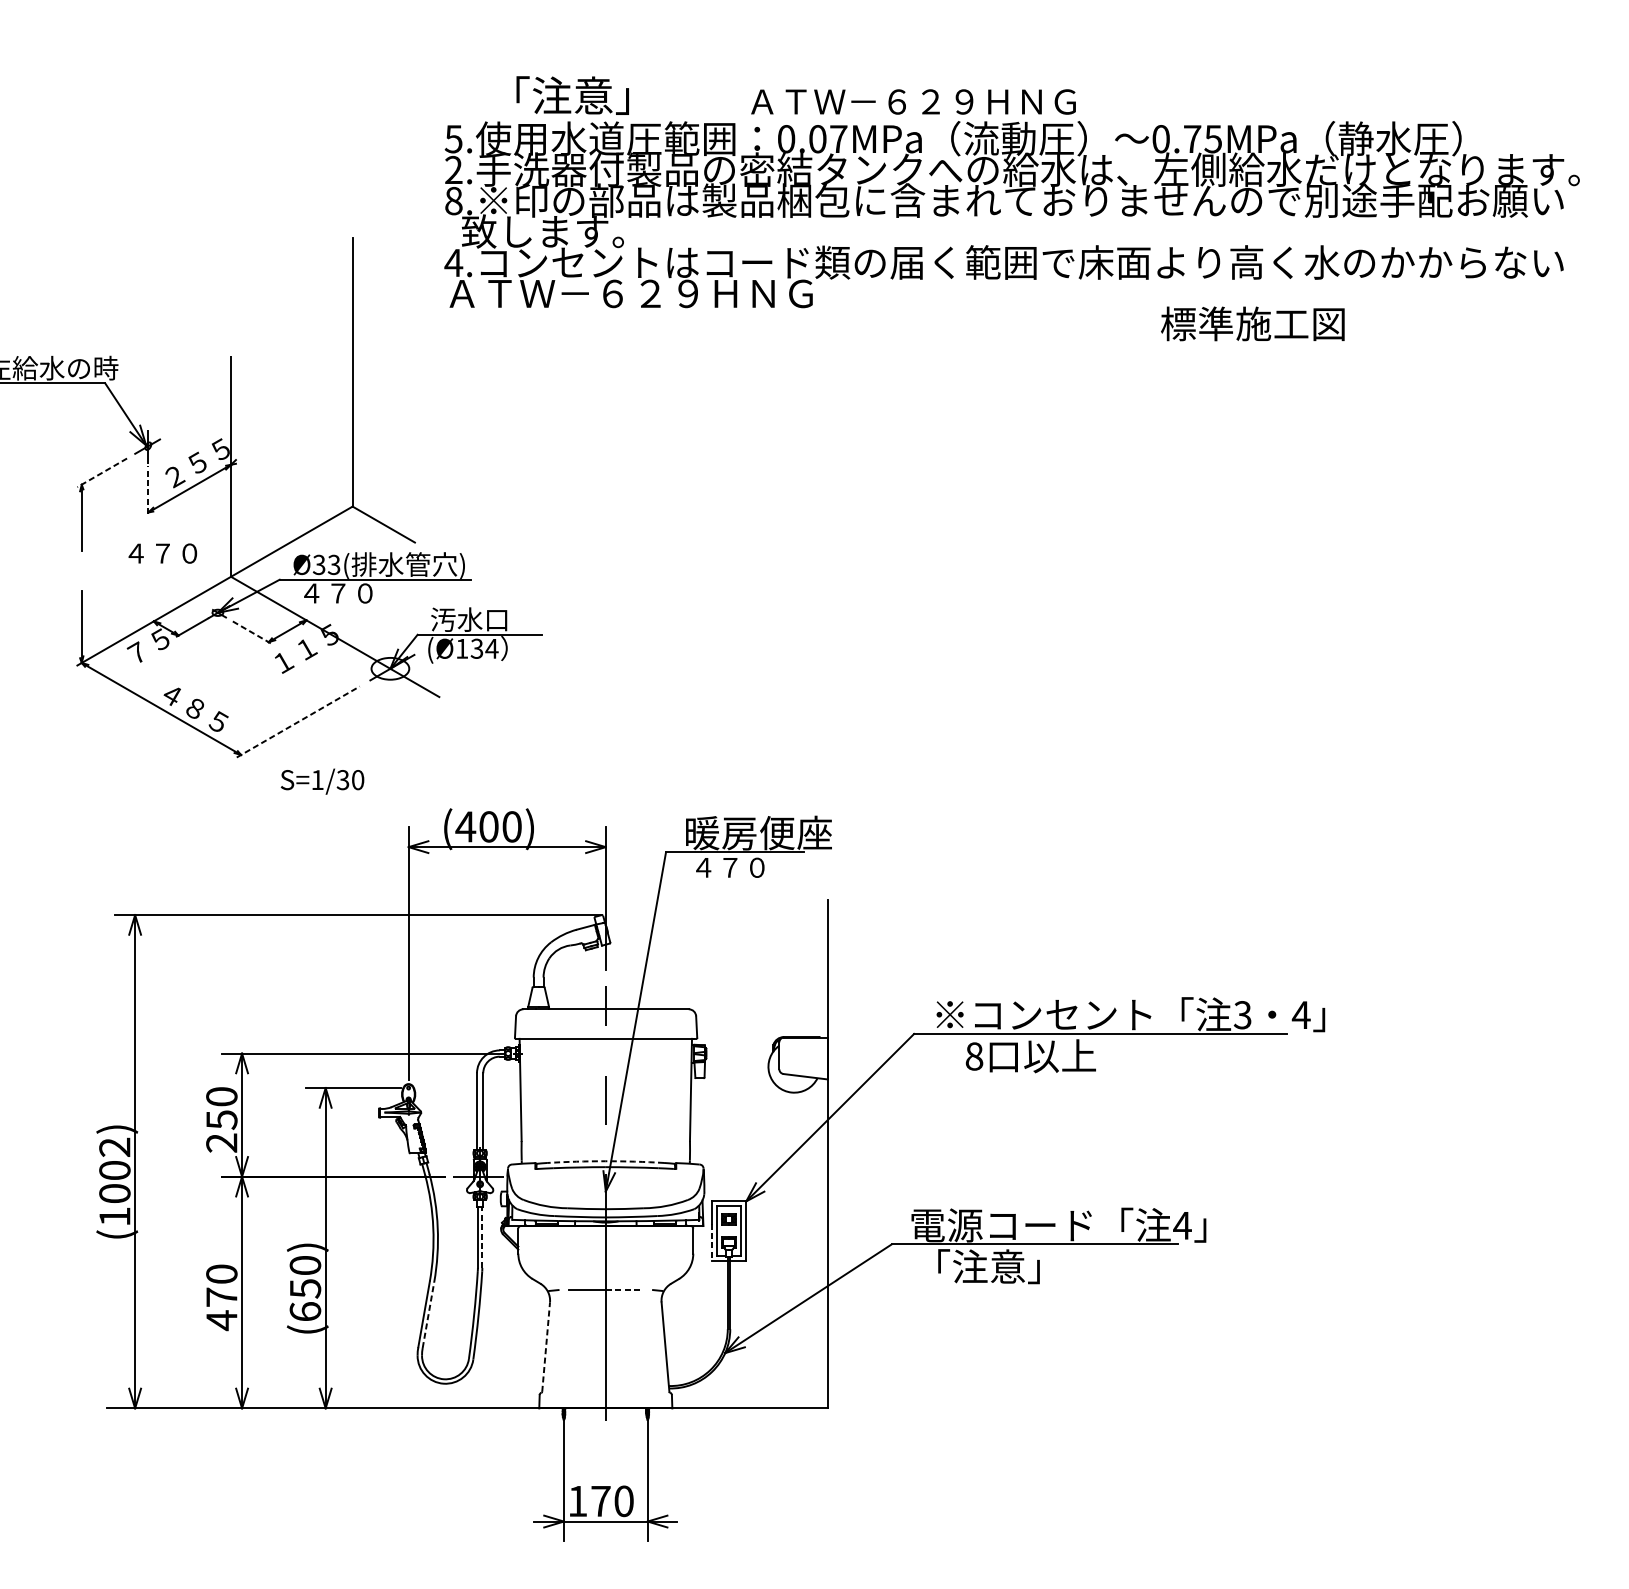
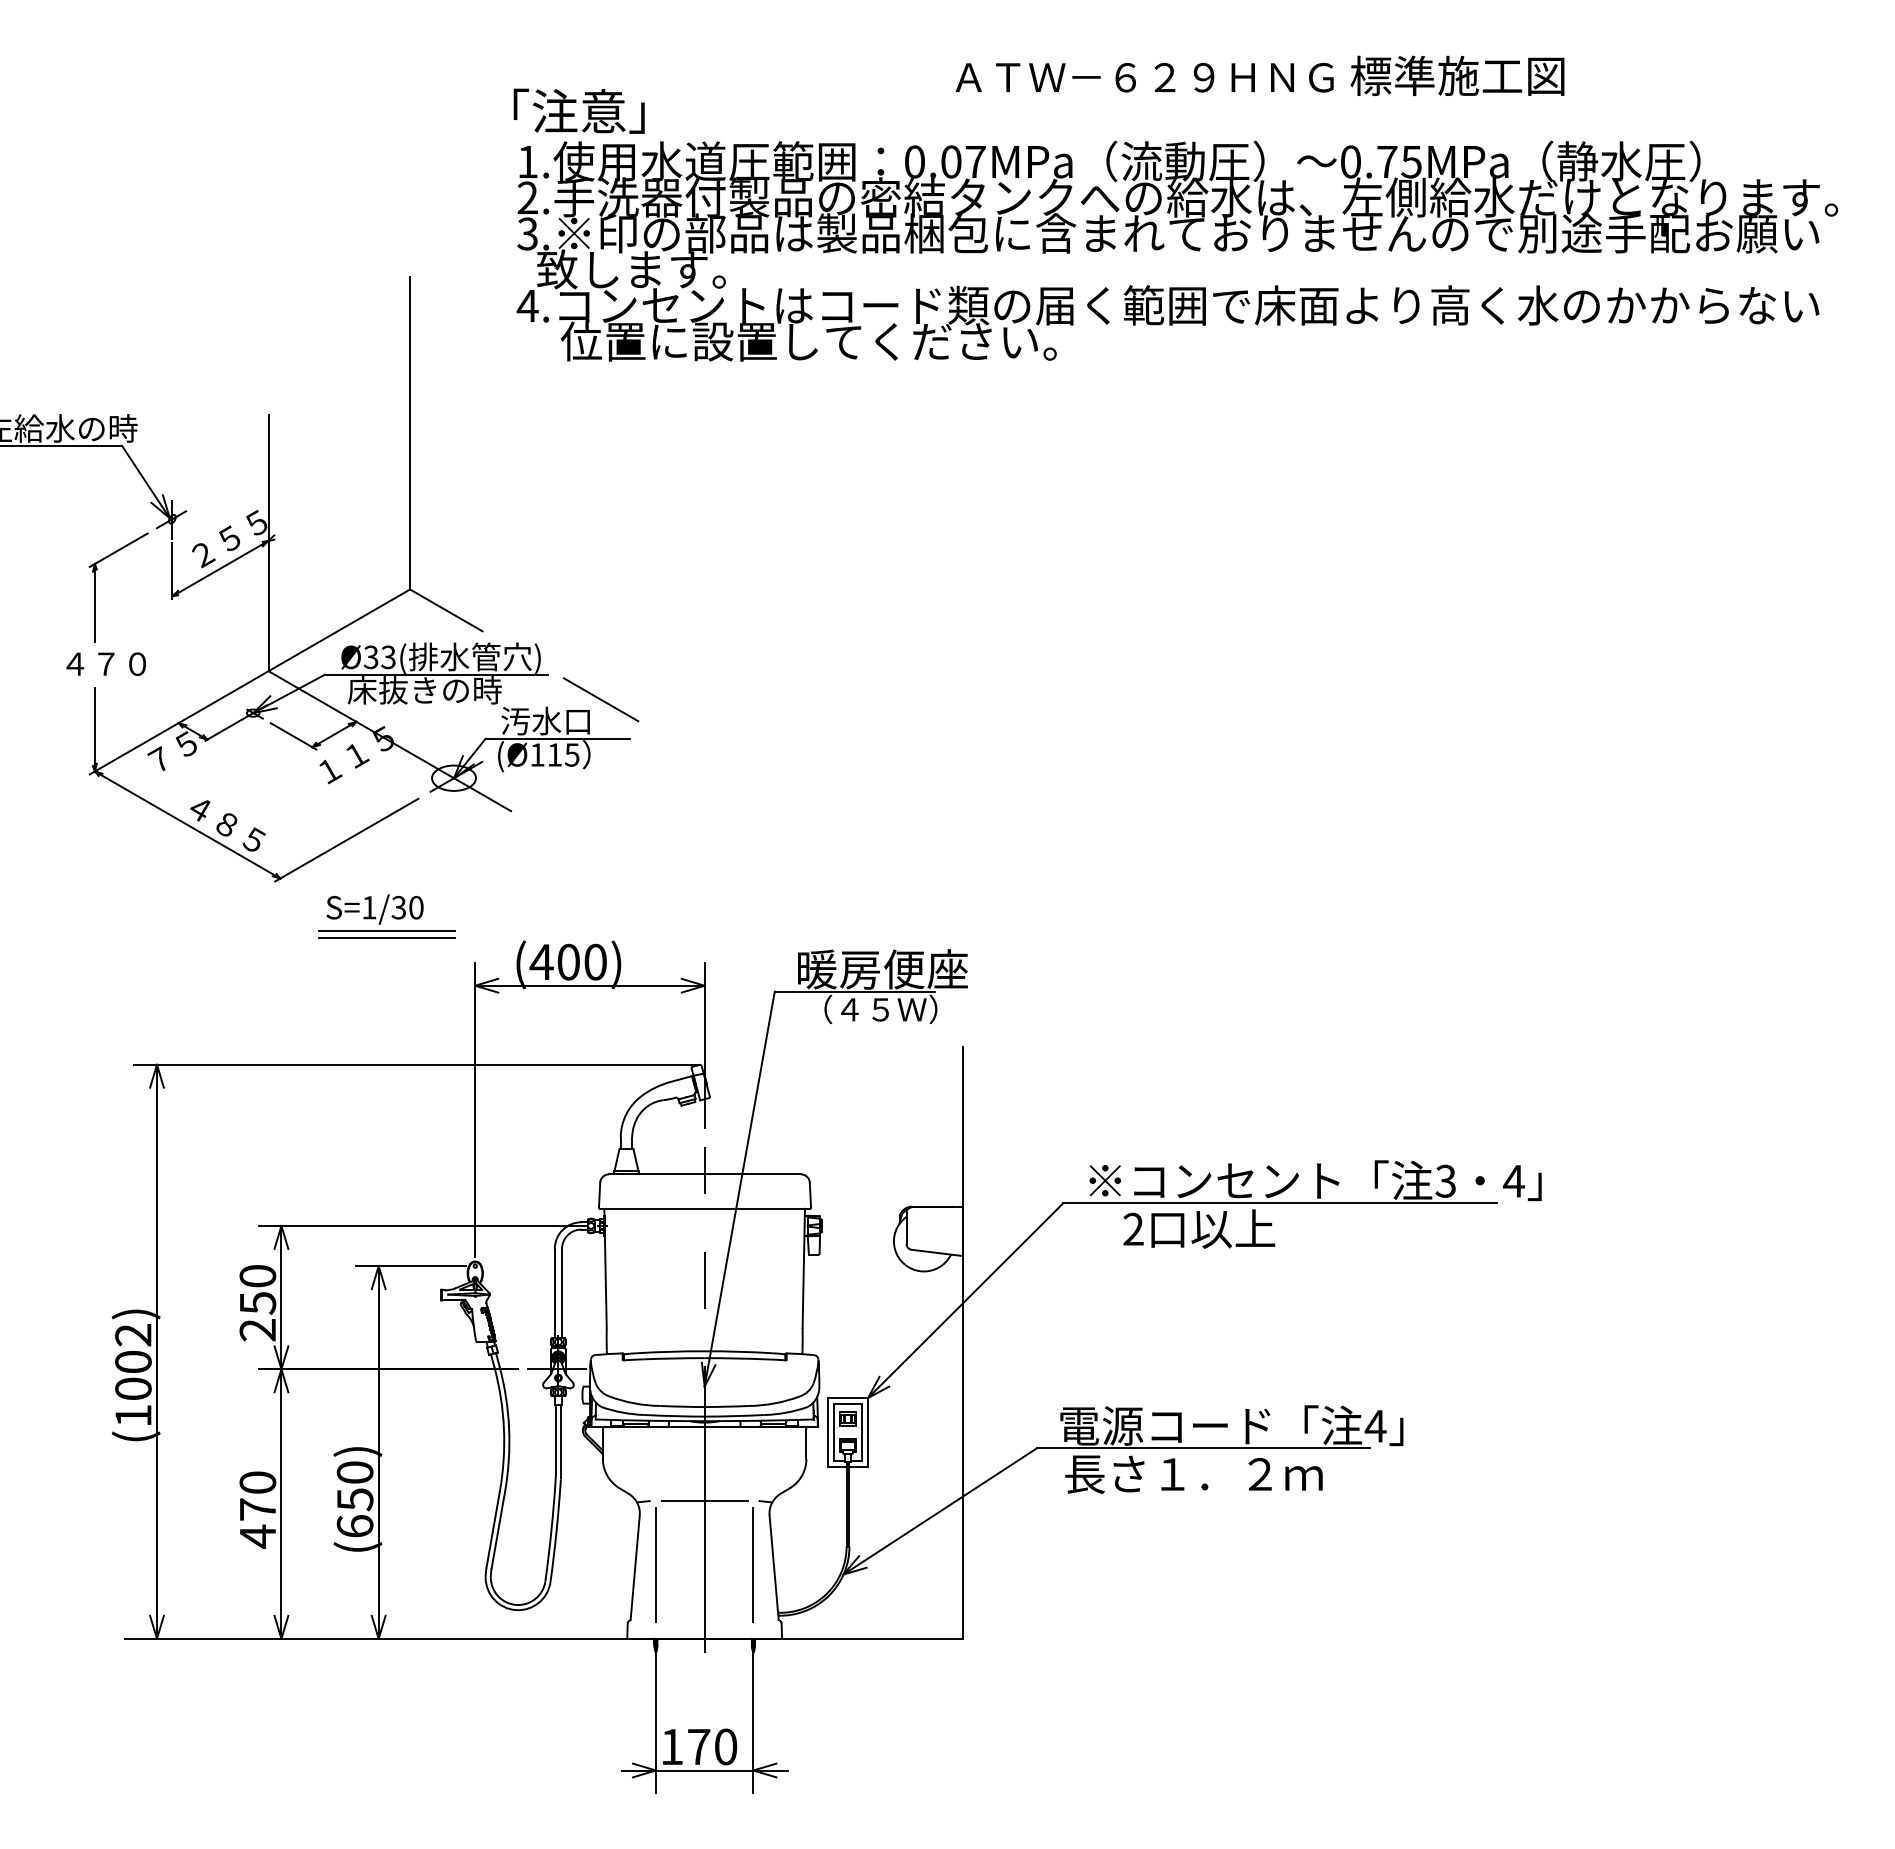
text: (572, 94) -> (578, 110), moved
text: (913, 101) -> (1144, 77), moved
text: (453, 139) -> (527, 162), 5. -> 1.
text: (453, 200) -> (527, 233), 8. -> 3.
text: (678, 293) -> (789, 341), ＡＴＷ－６２９ＨＮＧ -> 位置に設置してください。
text: (1252, 323) -> (1457, 75), moved
line: (102, 473) -> (118, 550), dashed -> solid
line: (148, 490) -> (172, 570), dashed -> solid
text: (163, 553) -> (106, 663), moved
text: (365, 593) -> (424, 690), ４７０ -> 床抜きの時
line: (516, 601) -> (600, 699), added
line: (252, 632) -> (293, 736), dashed -> solid
text: (484, 648) -> (563, 754), (Ø134 -> (Ø115
line: (298, 722) -> (346, 840), dashed -> solid
line: (332, 799) -> (386, 930), added
line: (332, 806) -> (386, 938), added
text: (750, 867) -> (873, 1009), ４７０ -> （４５Ｗ）
text: (974, 1055) -> (1133, 1228), 8 -> 2
arc: (605, 1161) -> (704, 1351), dashed -> solid
line: (482, 1237) -> (561, 1439), dashed -> solid
line: (711, 1242) -> (827, 1445), dashed -> solid
text: (1025, 1266) -> (1193, 1473), 「注意」 -> 長さ１．２ｍ
line: (624, 1289) -> (726, 1500), dashed -> solid
line: (428, 1315) -> (498, 1530), dashed -> solid
line: (563, 1344) -> (655, 1564), added
line: (647, 1344) -> (753, 1564), added
line: (546, 1347) -> (635, 1567), dashed -> solid

